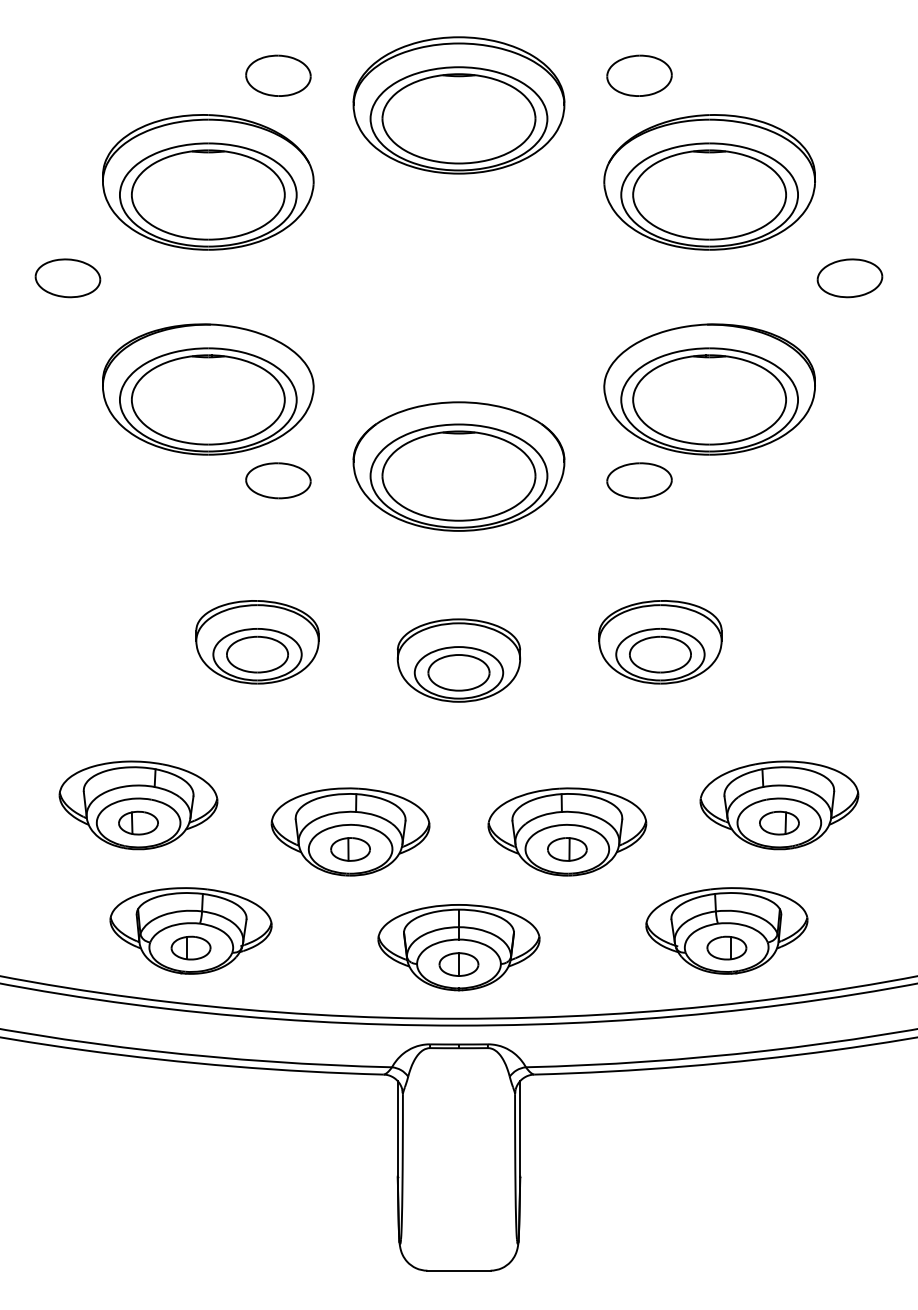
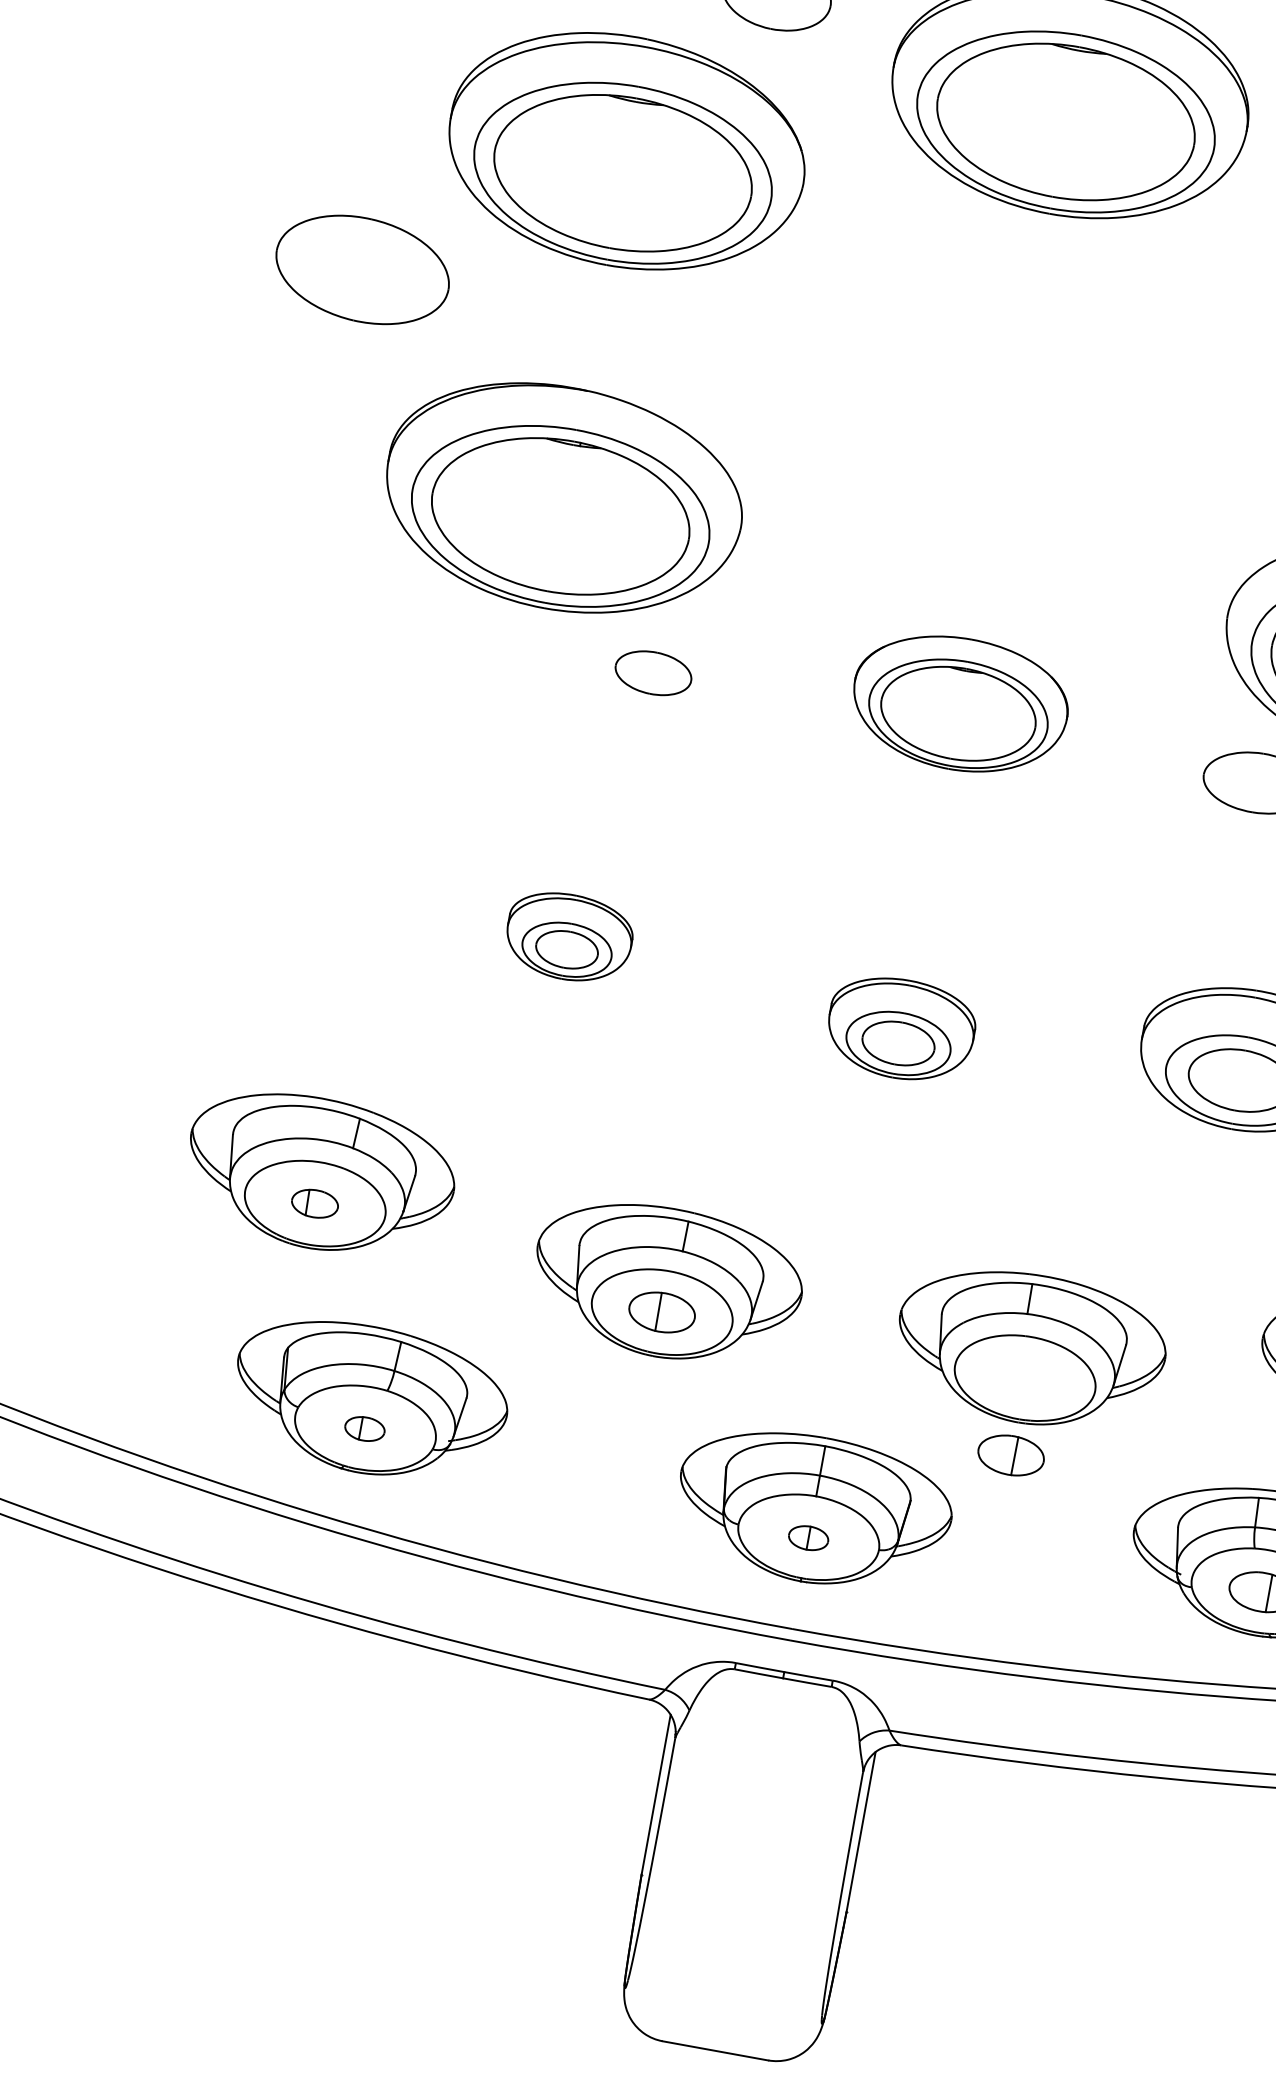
part: (67, 278) -> (361, 270), size x1.6
part: (458, 466) -> (959, 704), size x0.6
part: (278, 480) -> (653, 672), size x0.7
part: (257, 642) -> (569, 937), size x0.6
part: (458, 660) -> (900, 1028), size x0.7
part: (138, 822) -> (315, 1202), size x0.7
part: (567, 849) -> (1011, 1455), moved
part: (190, 947) -> (364, 1427), size x0.6
part: (458, 964) -> (807, 1537), size x0.6

